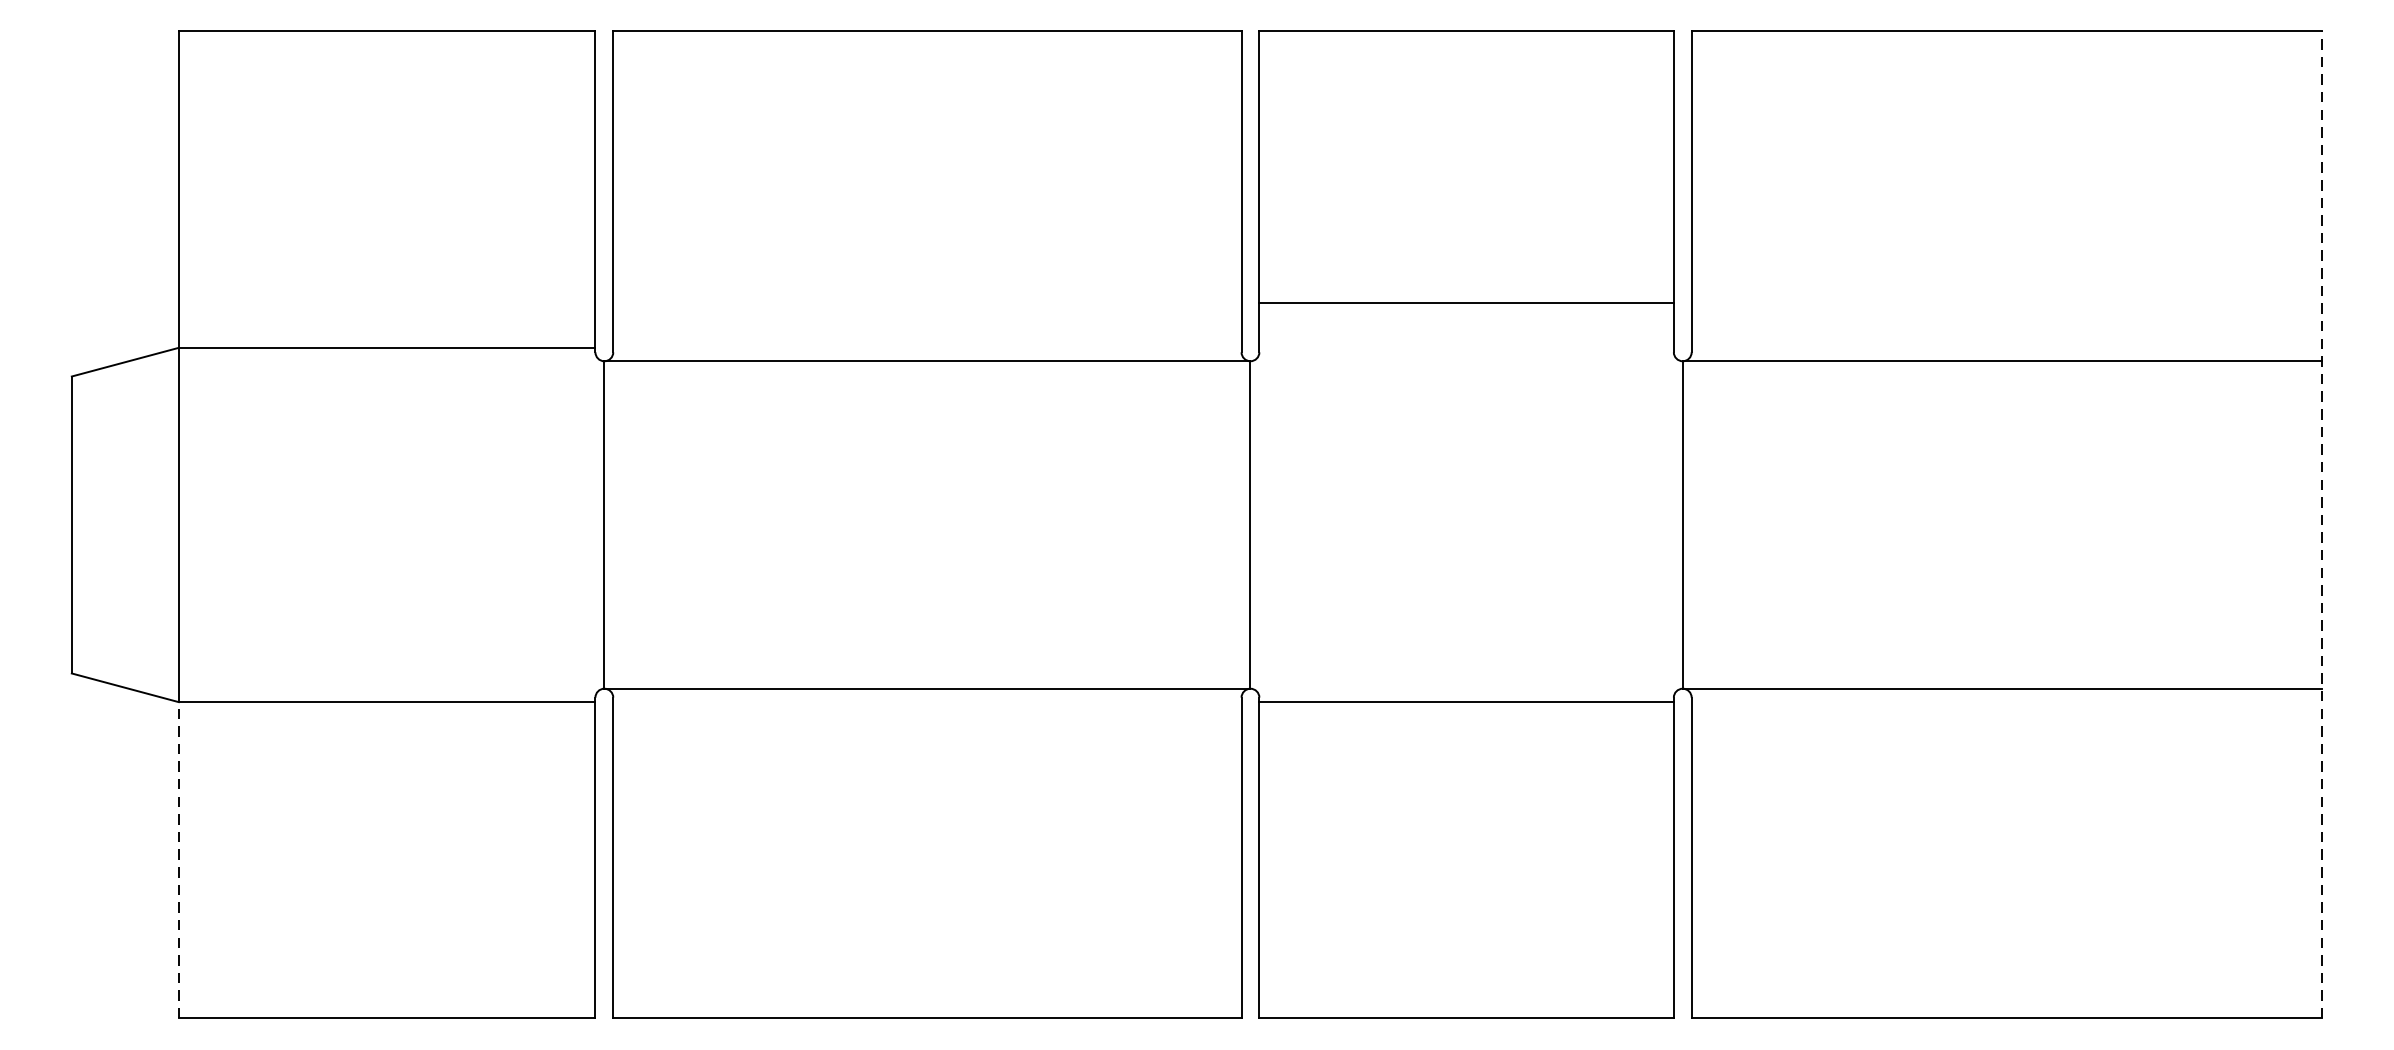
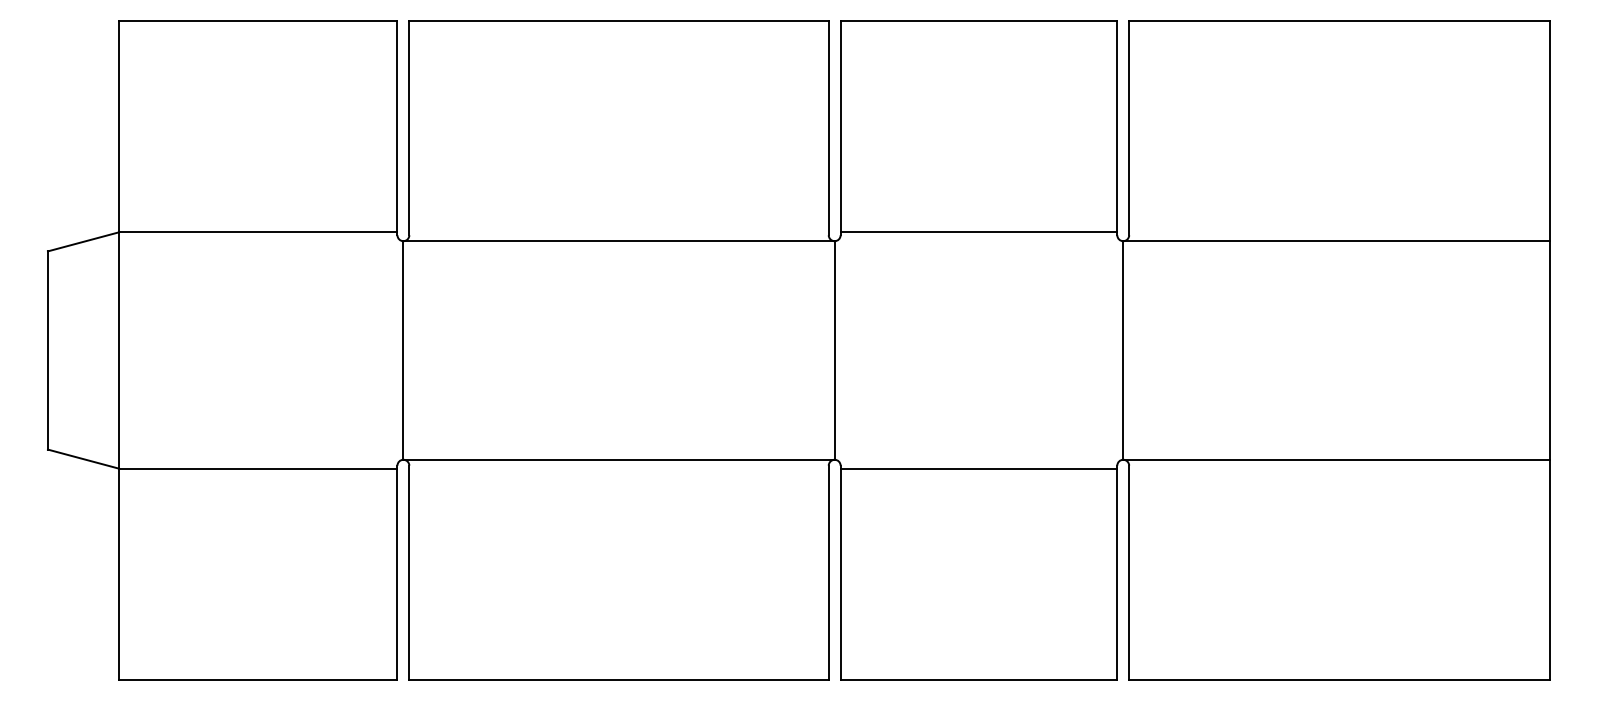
line: (1465, 303) -> (978, 232), moved
line: (2322, 525) -> (1550, 350), dashed -> solid
line: (179, 860) -> (119, 574), dashed -> solid

